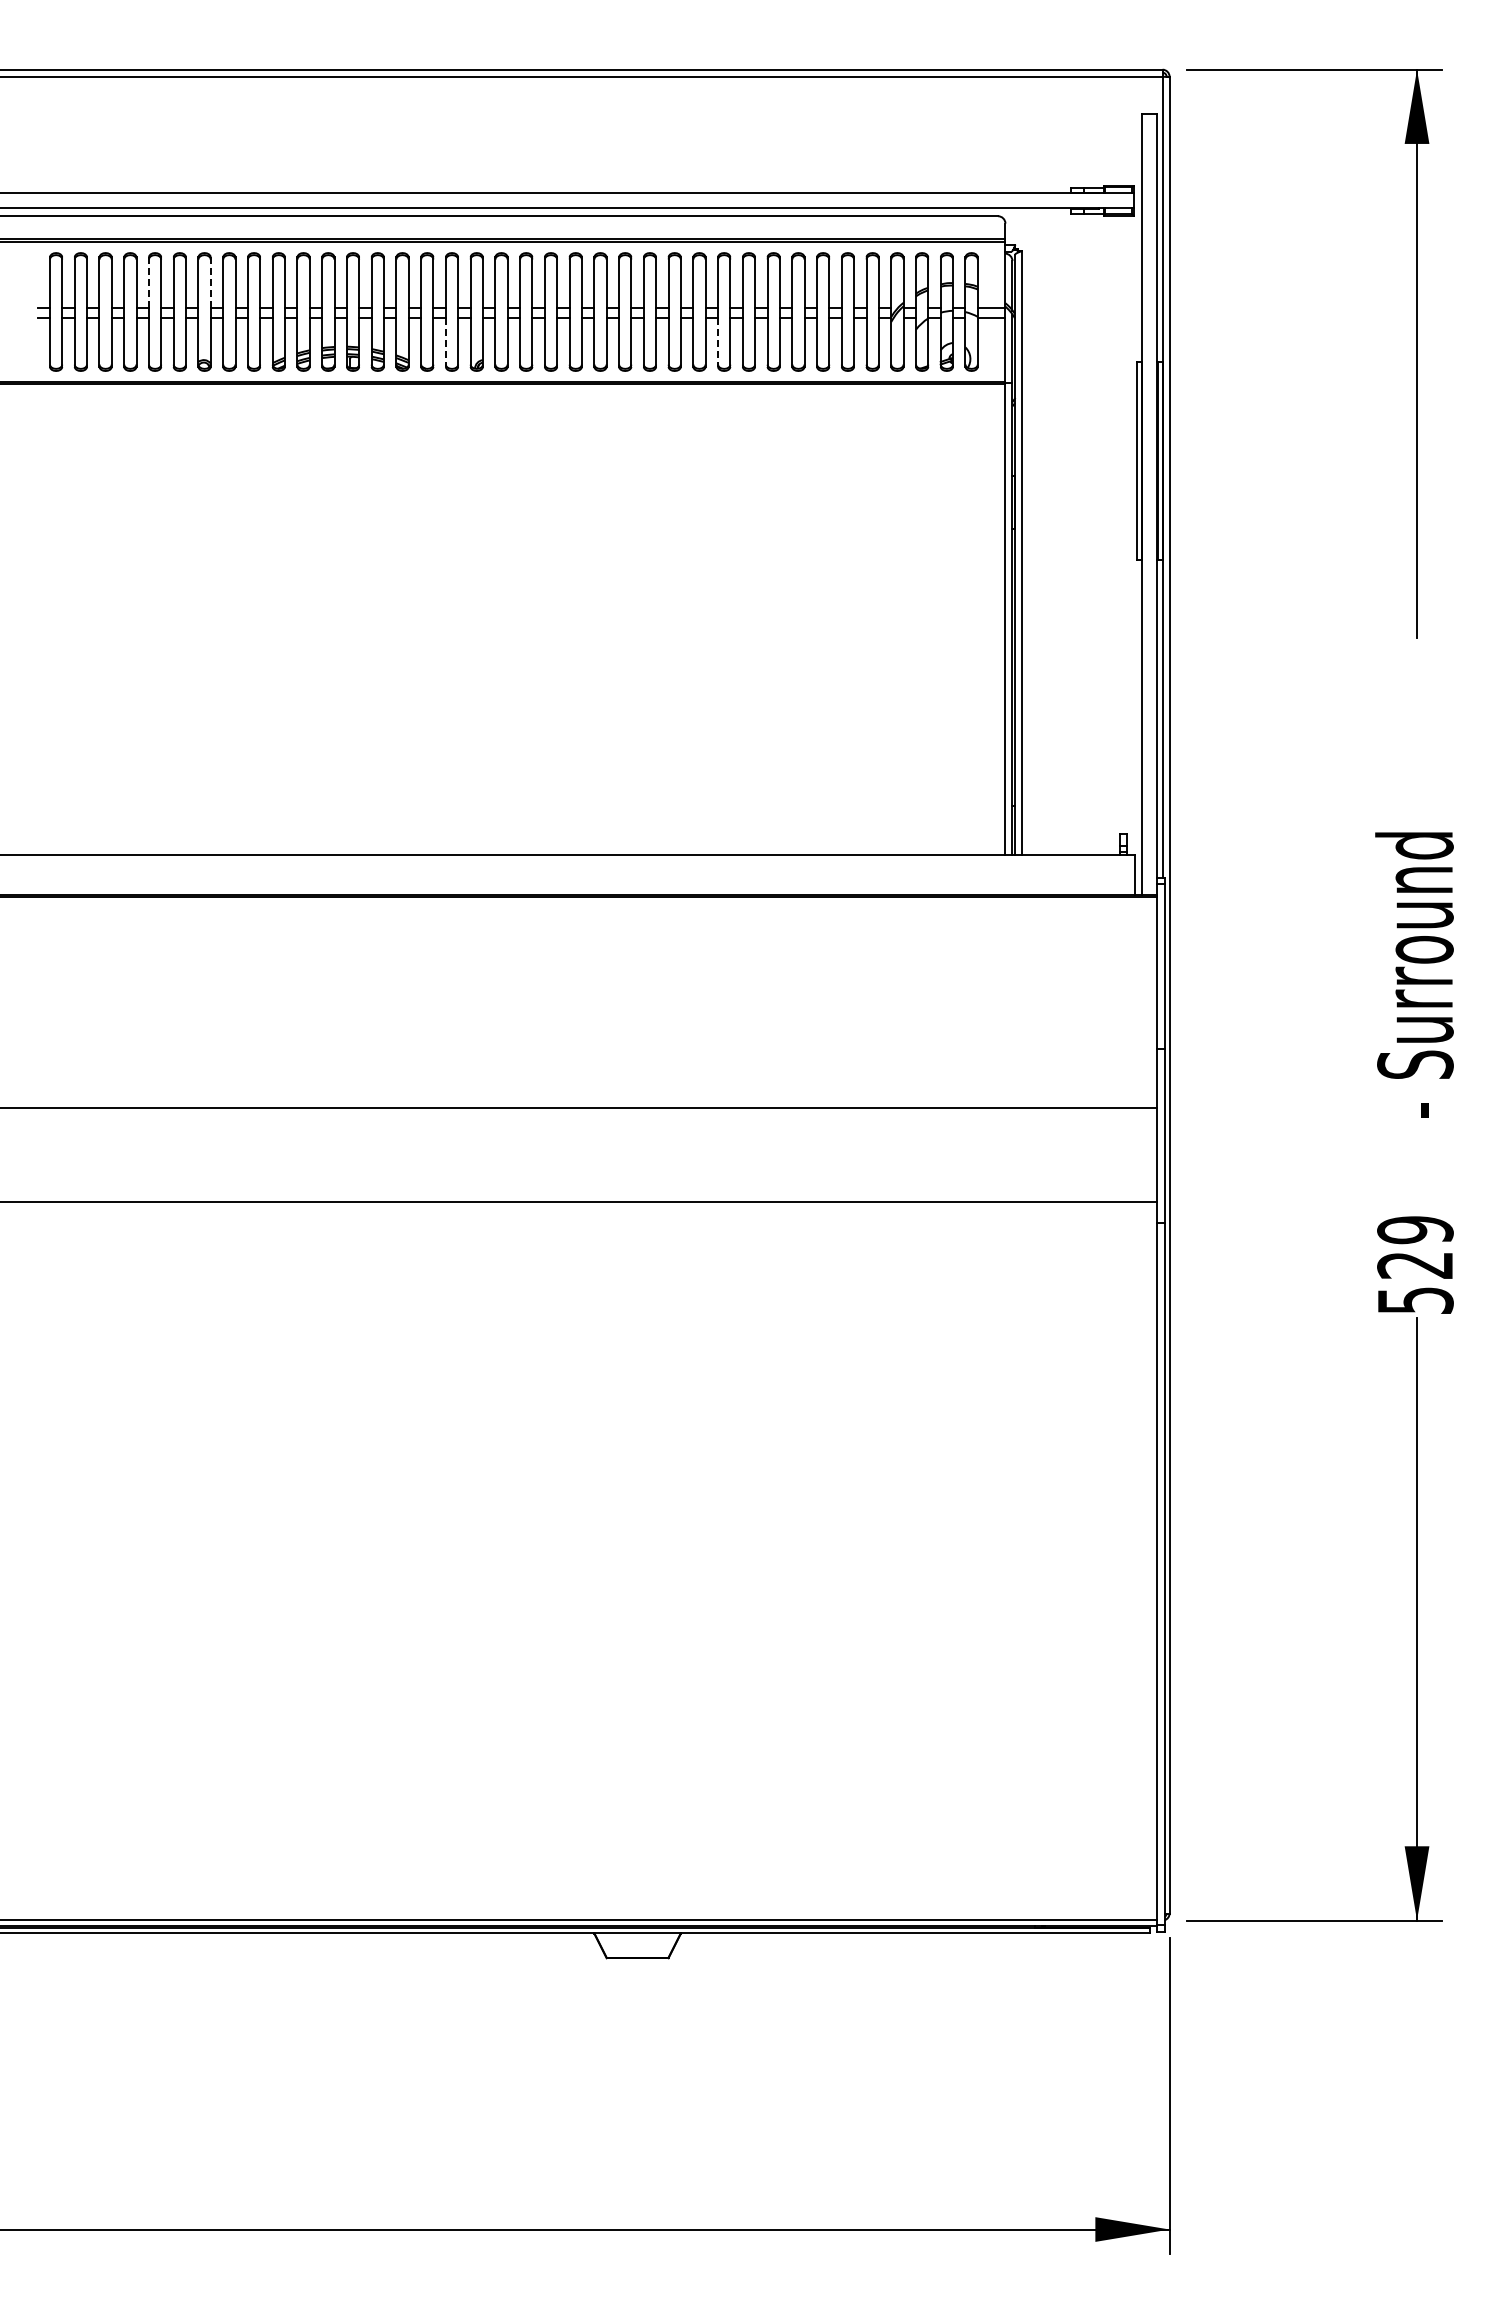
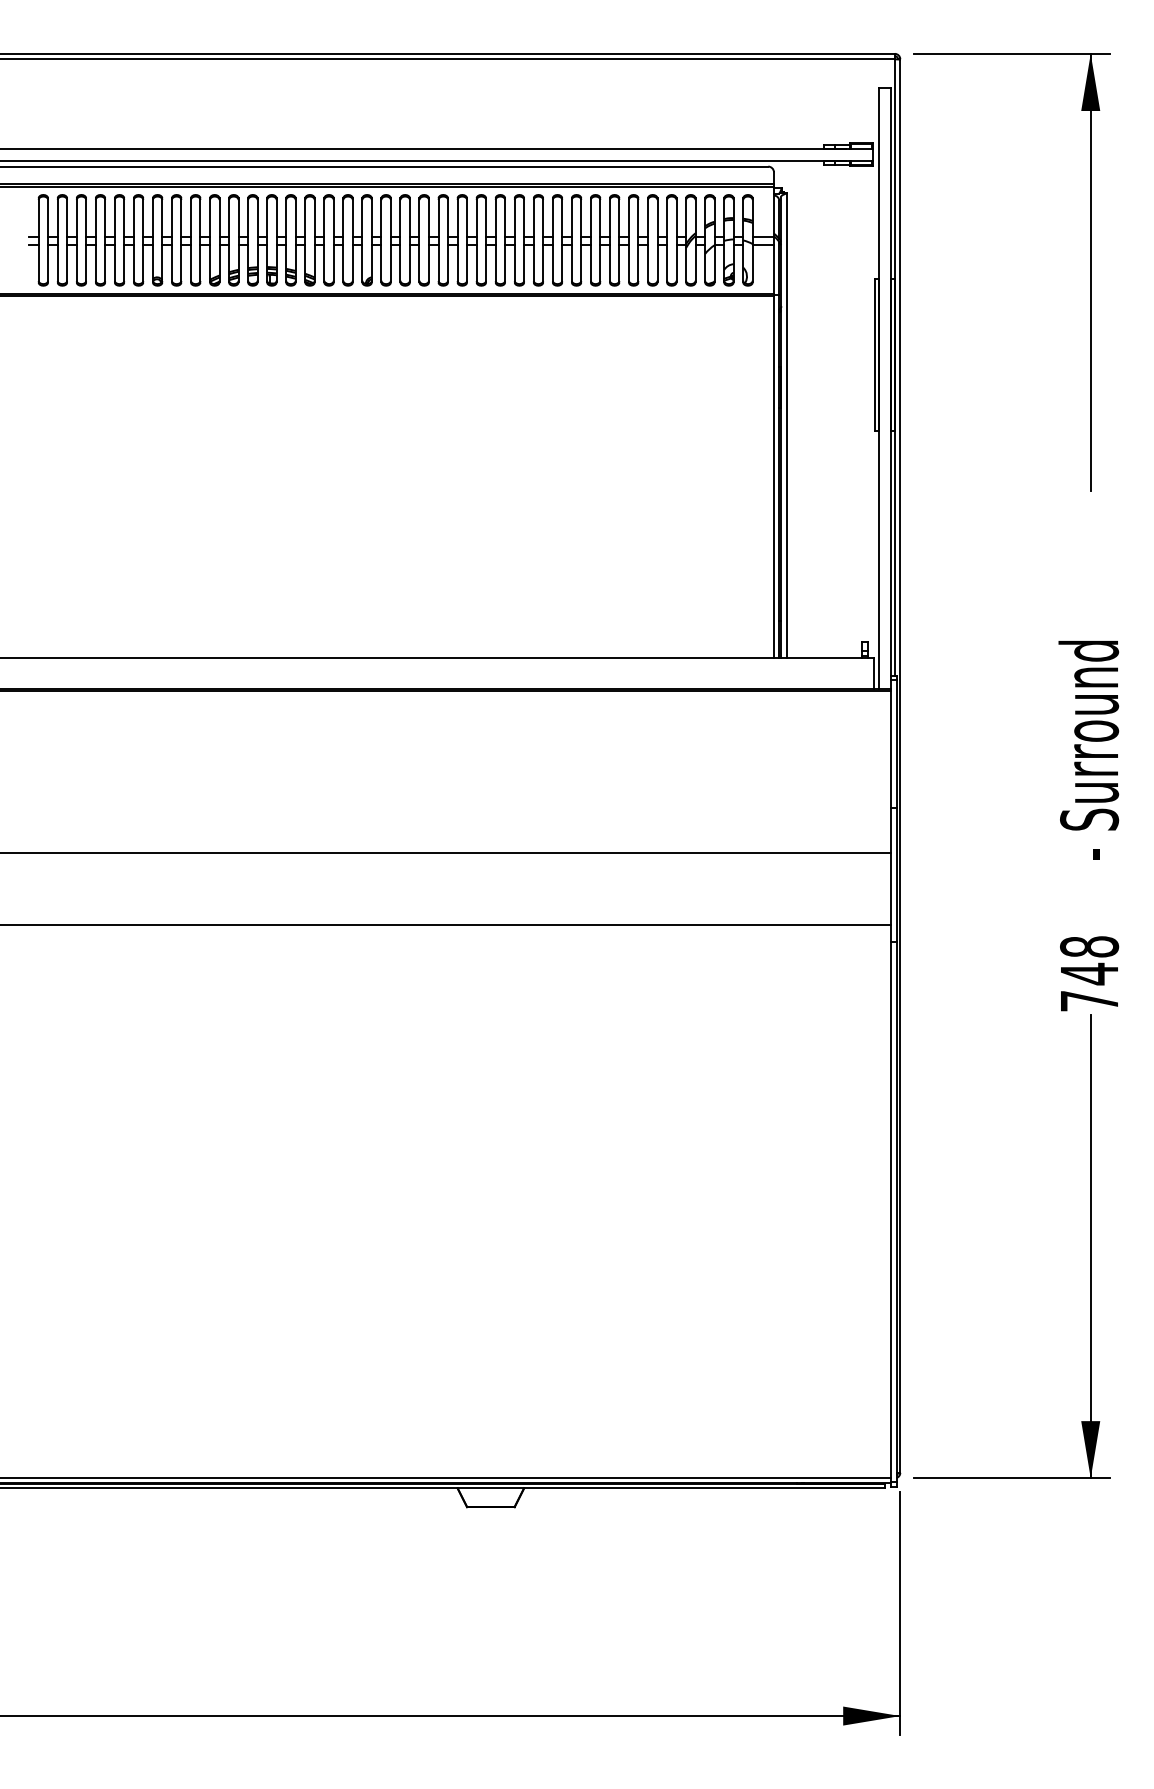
line: (210, 282) -> (162, 217), dashed -> solid
line: (148, 283) -> (114, 218), dashed -> solid
line: (445, 342) -> (343, 263), dashed -> solid
line: (718, 342) -> (553, 263), dashed -> solid
text: (1415, 1264) -> (1089, 973), 529 -> 748

